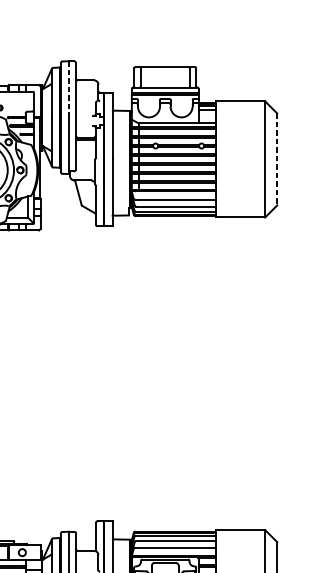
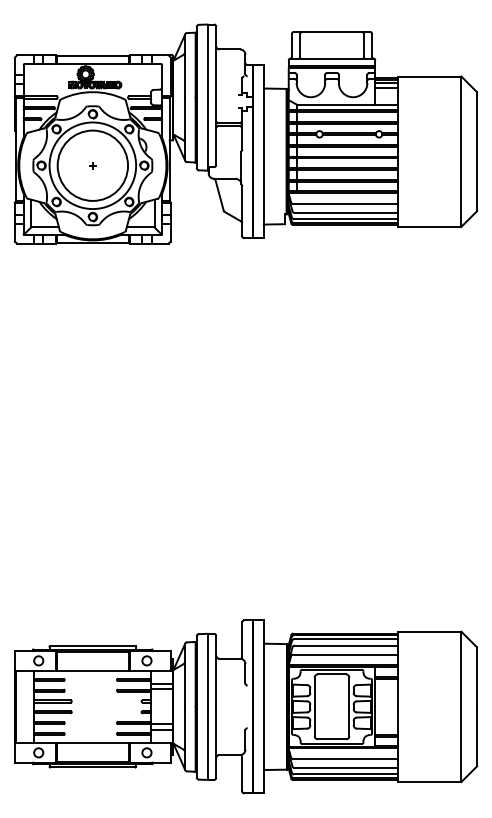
line: (69, 89) -> (207, 61), dashed -> solid
line: (277, 159) -> (477, 151), dashed -> solid

